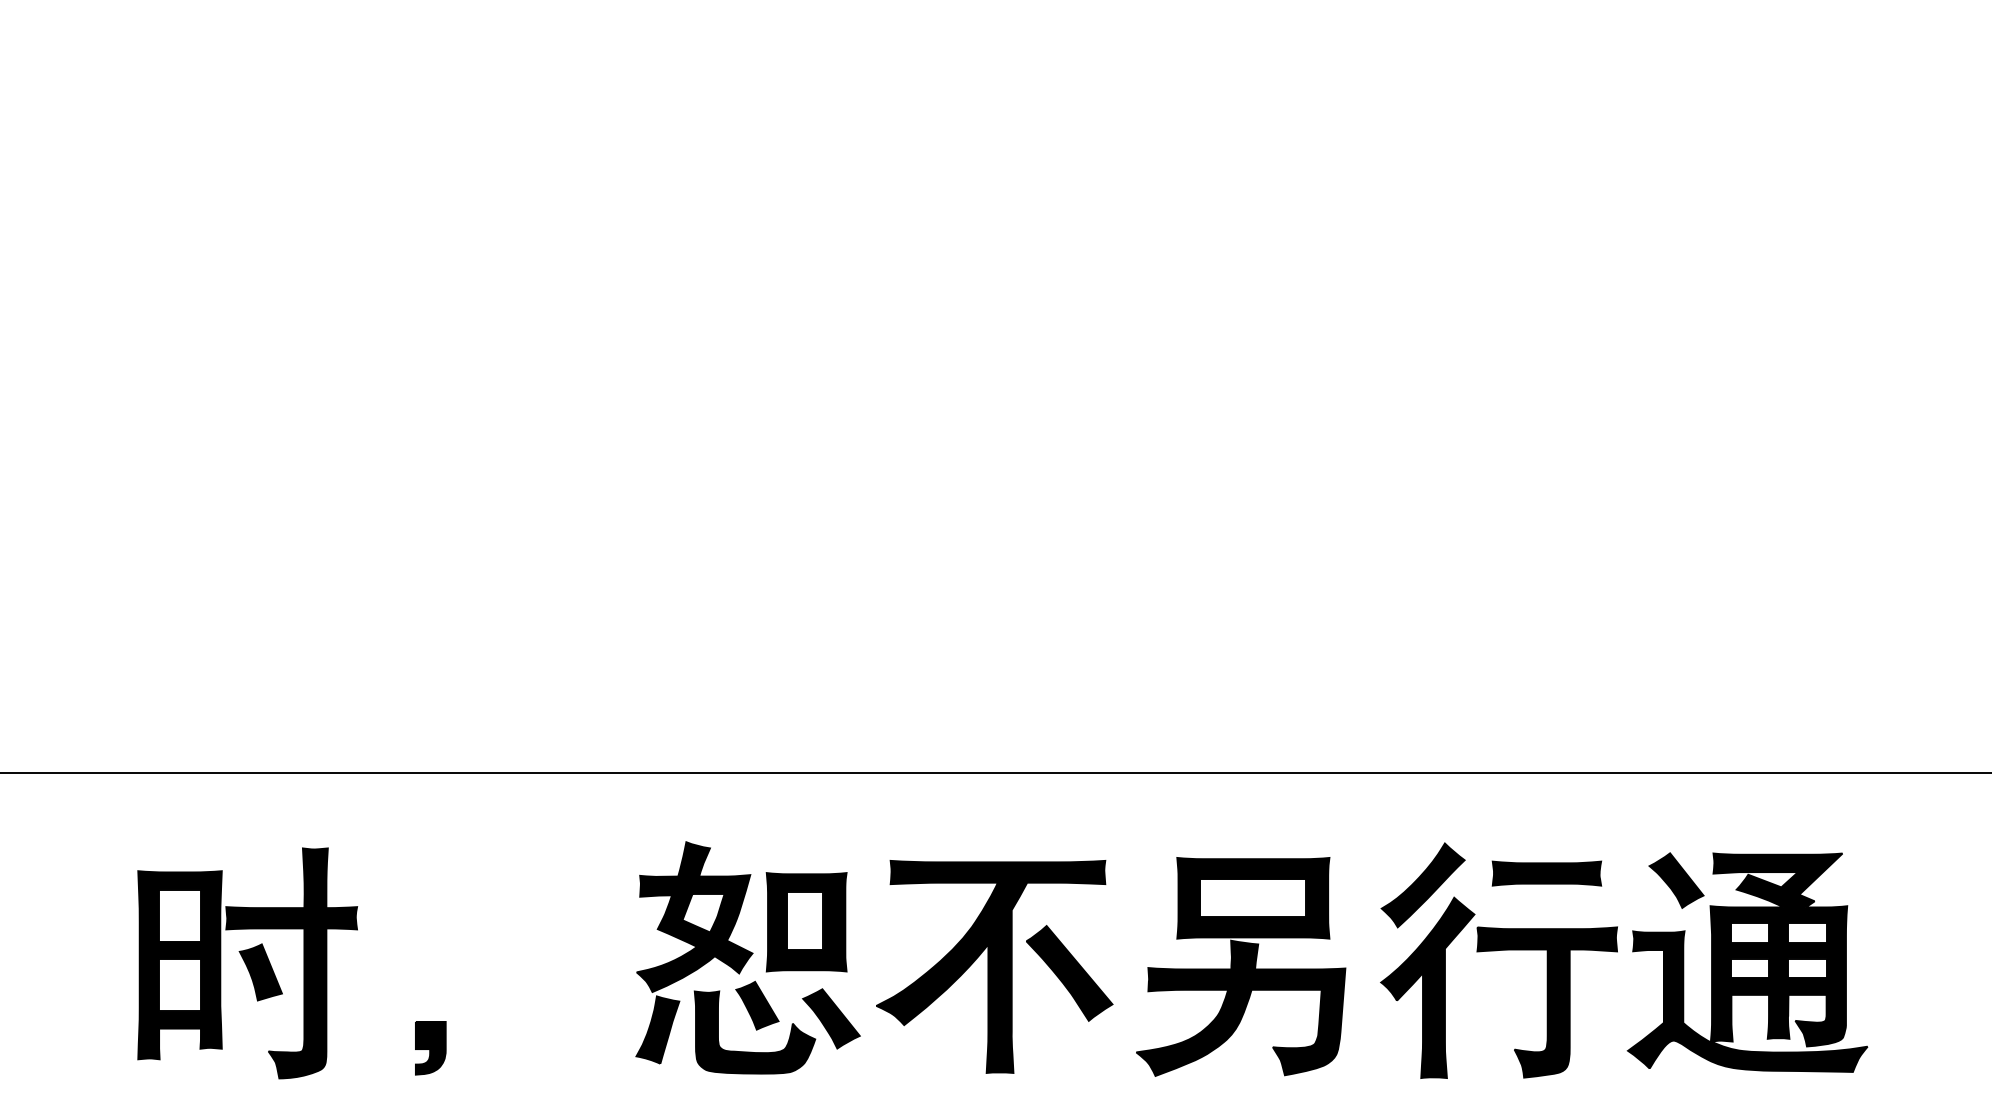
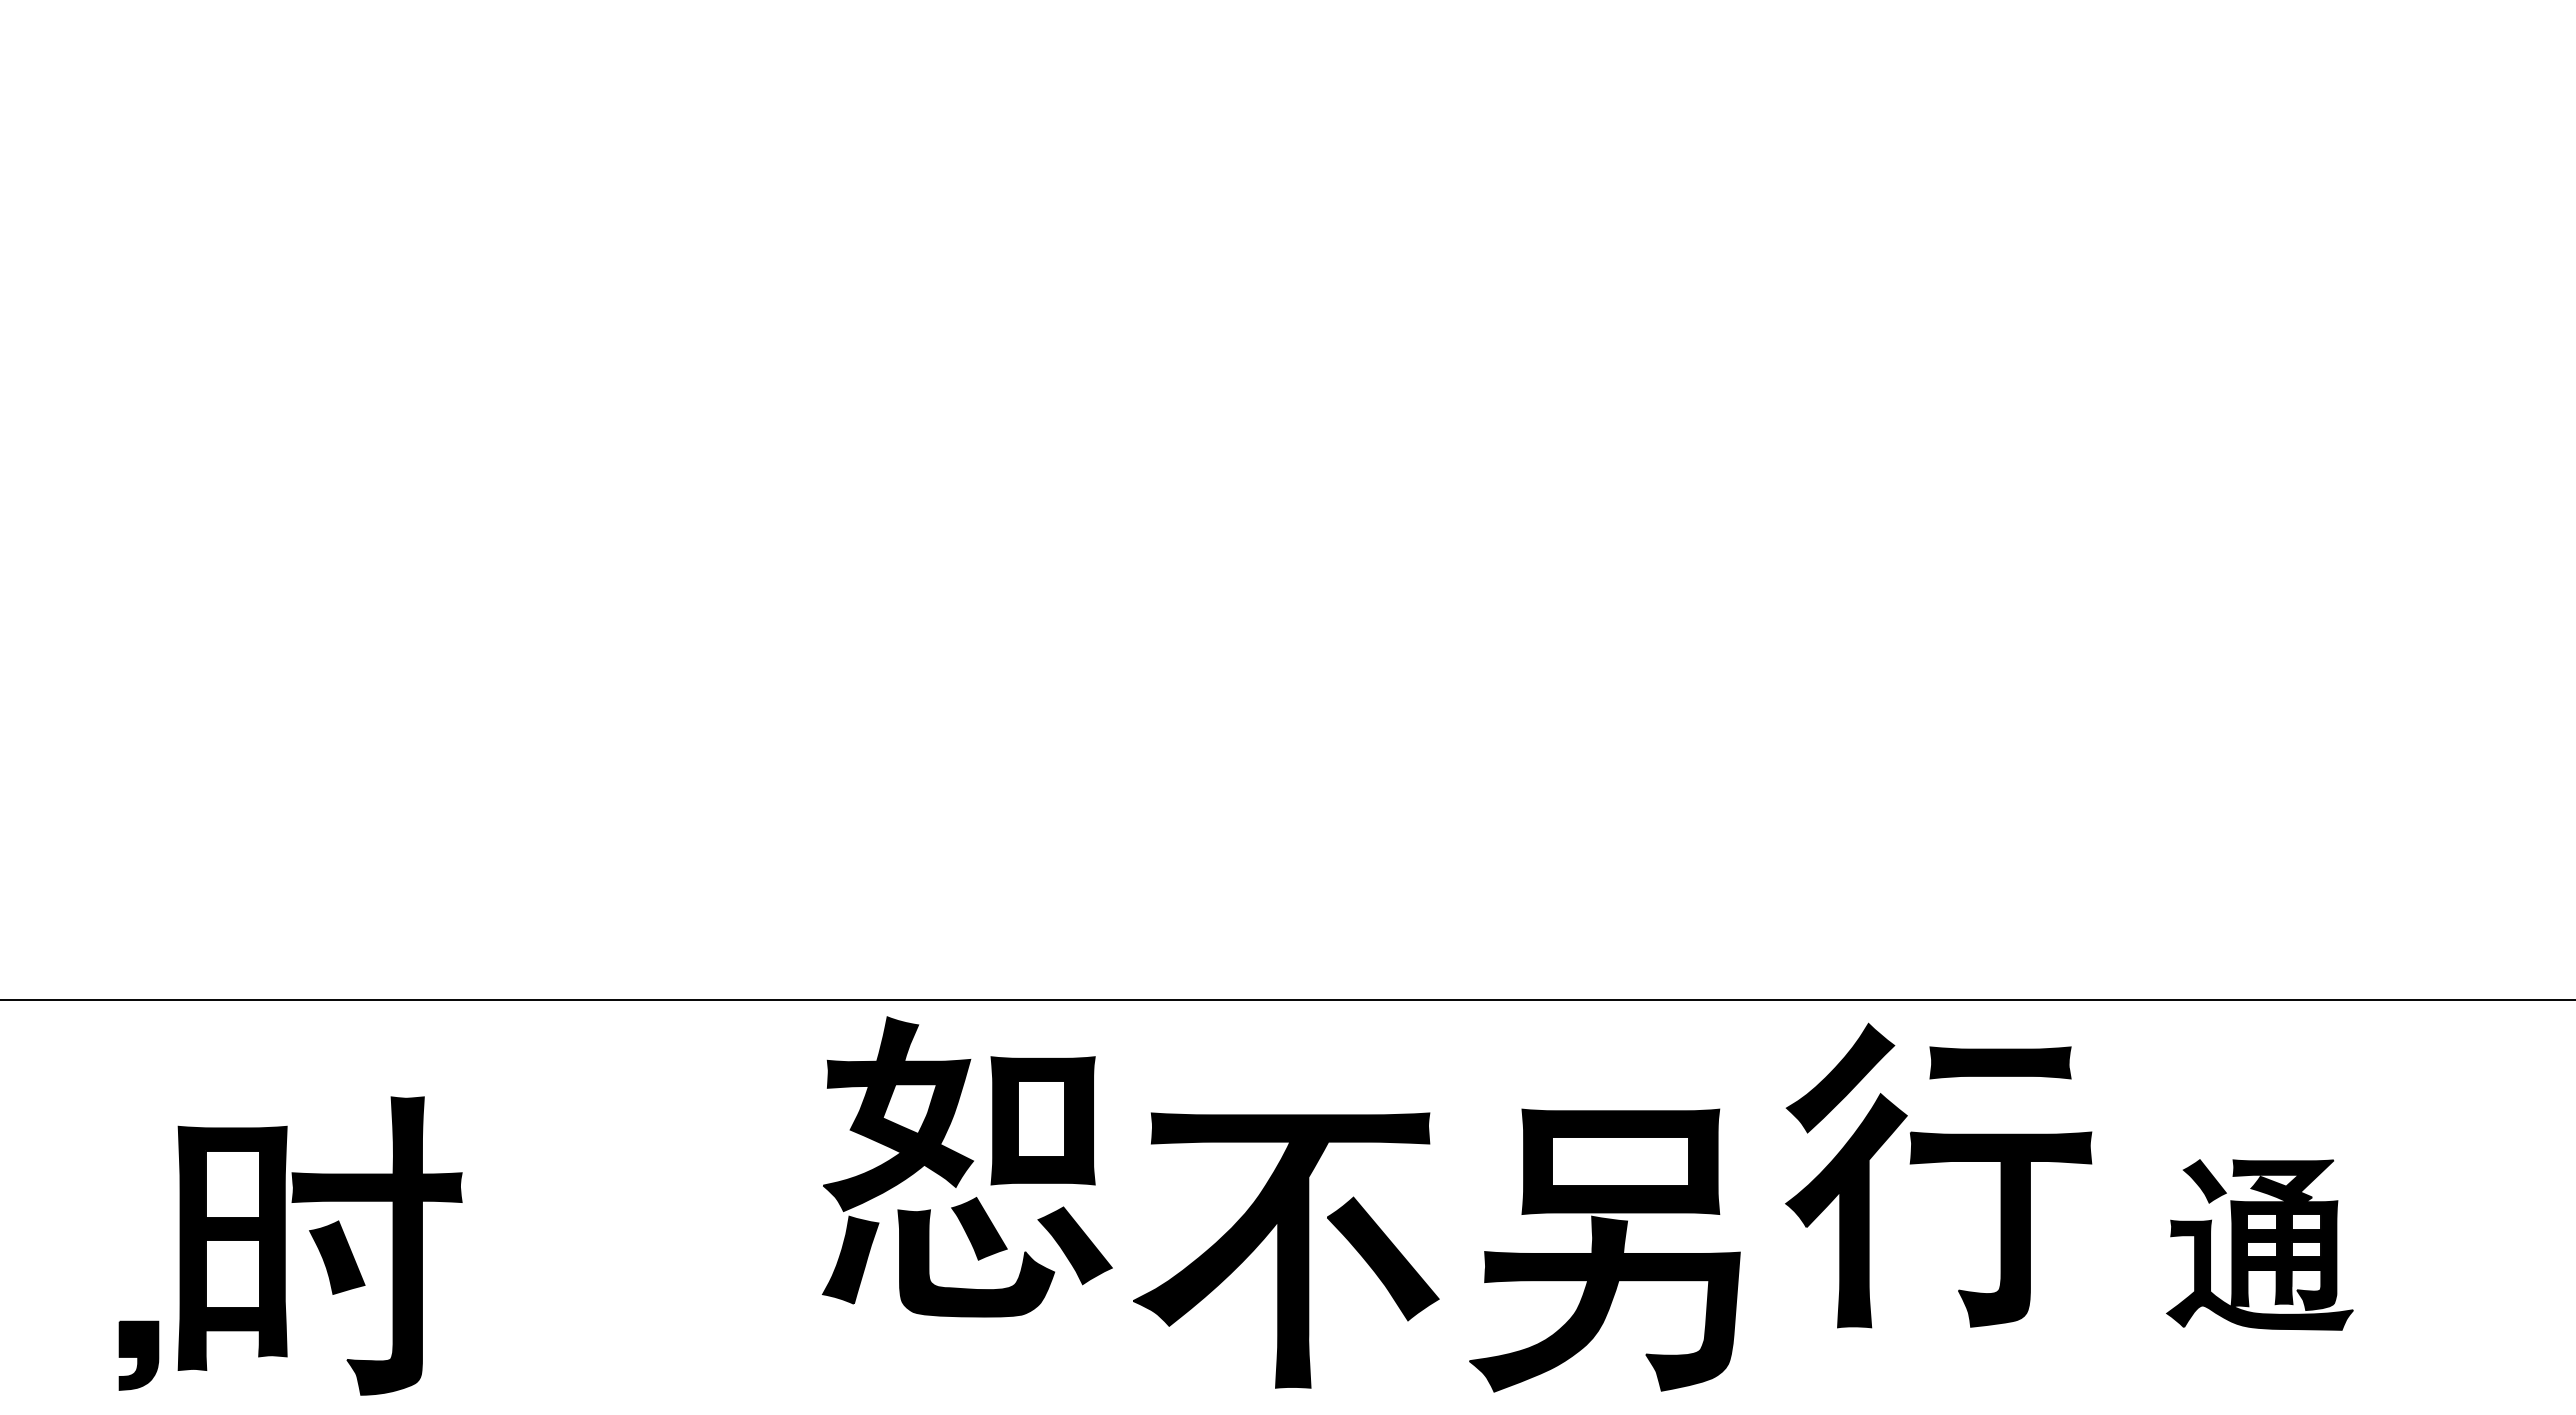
part: (1498, 950) -> (1938, 1162), moved
part: (747, 957) -> (966, 1166), moved
part: (1747, 962) -> (2259, 1244), size x0.6
part: (430, 1048) -> (138, 1355), moved

